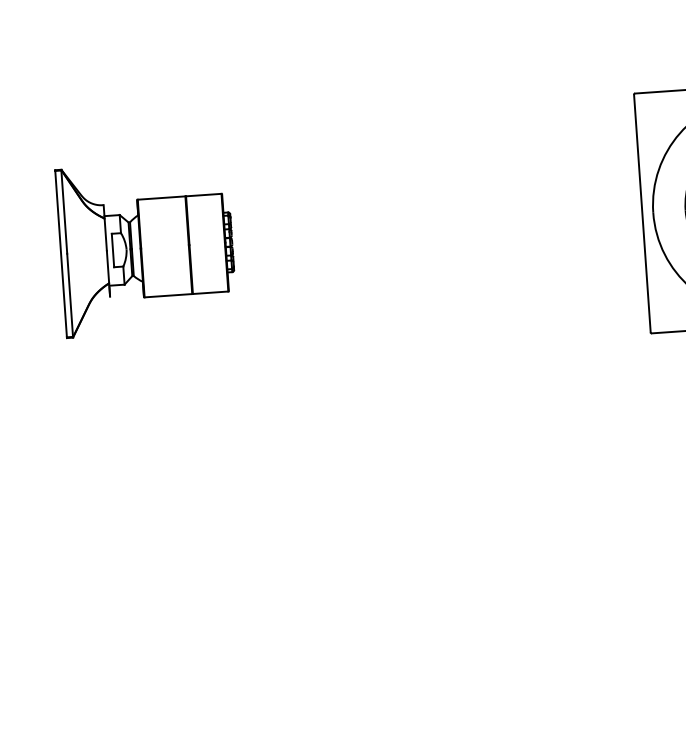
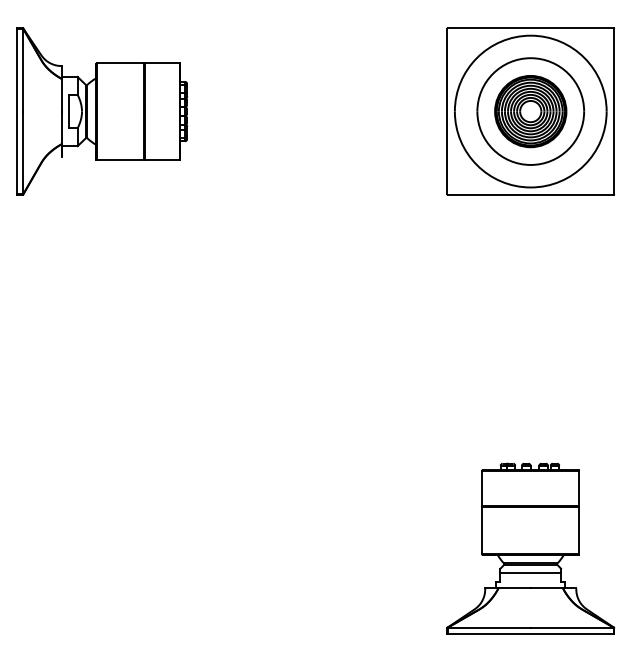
part: (147, 248) -> (102, 111), size x1.43

